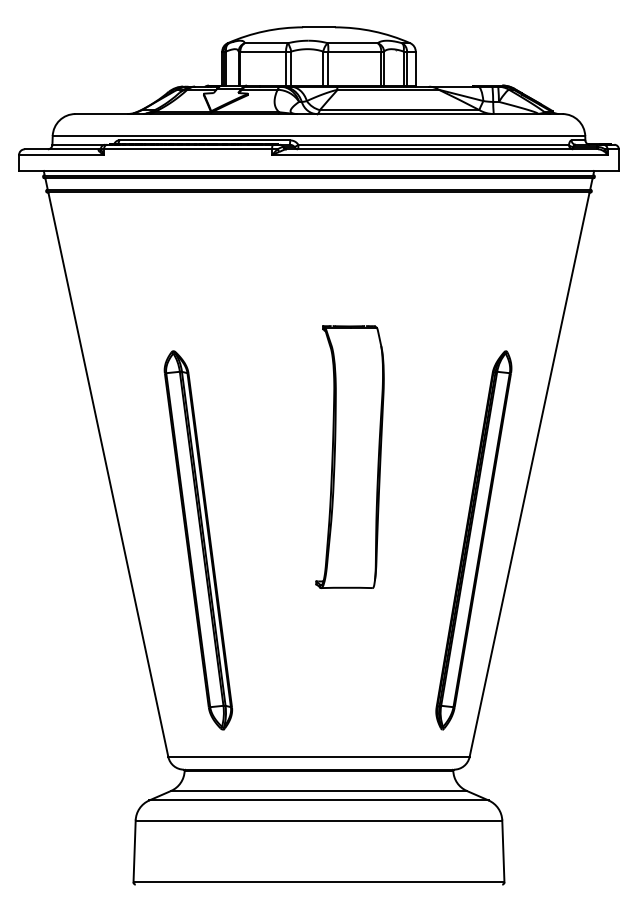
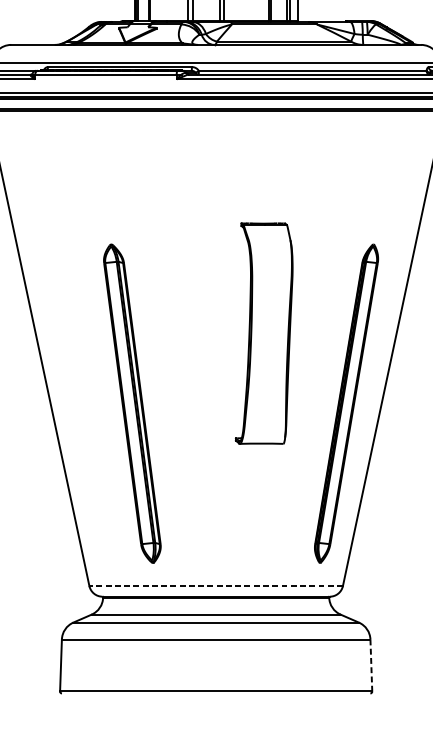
part: (349, 456) -> (263, 333), moved
part: (198, 540) -> (132, 403), moved
line: (318, 757) -> (215, 586), solid -> dashed
line: (503, 851) -> (371, 665), solid -> dashed

